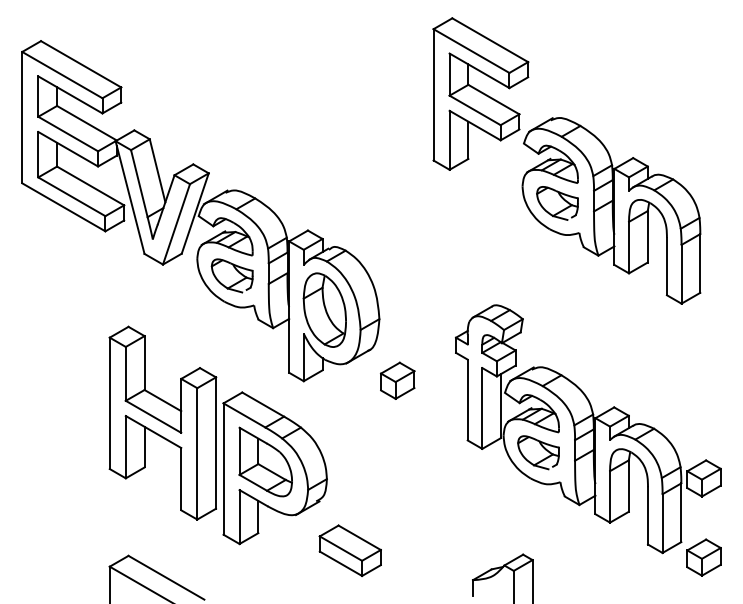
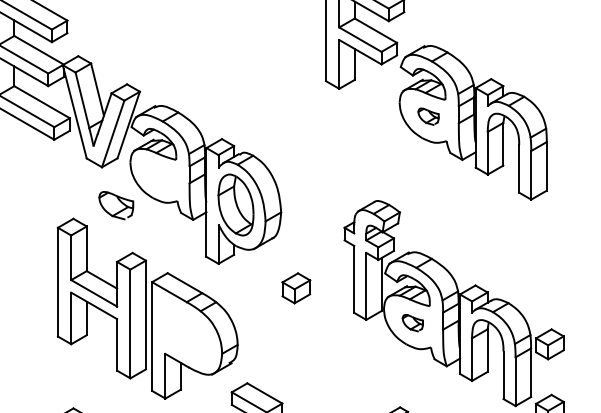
part: (557, 203) -> (428, 116), size x0.6
part: (231, 275) -> (115, 205), moved
part: (397, 380) -> (296, 288), moved
part: (538, 452) -> (412, 322), size x0.6
part: (265, 461) -> (186, 330), removed

